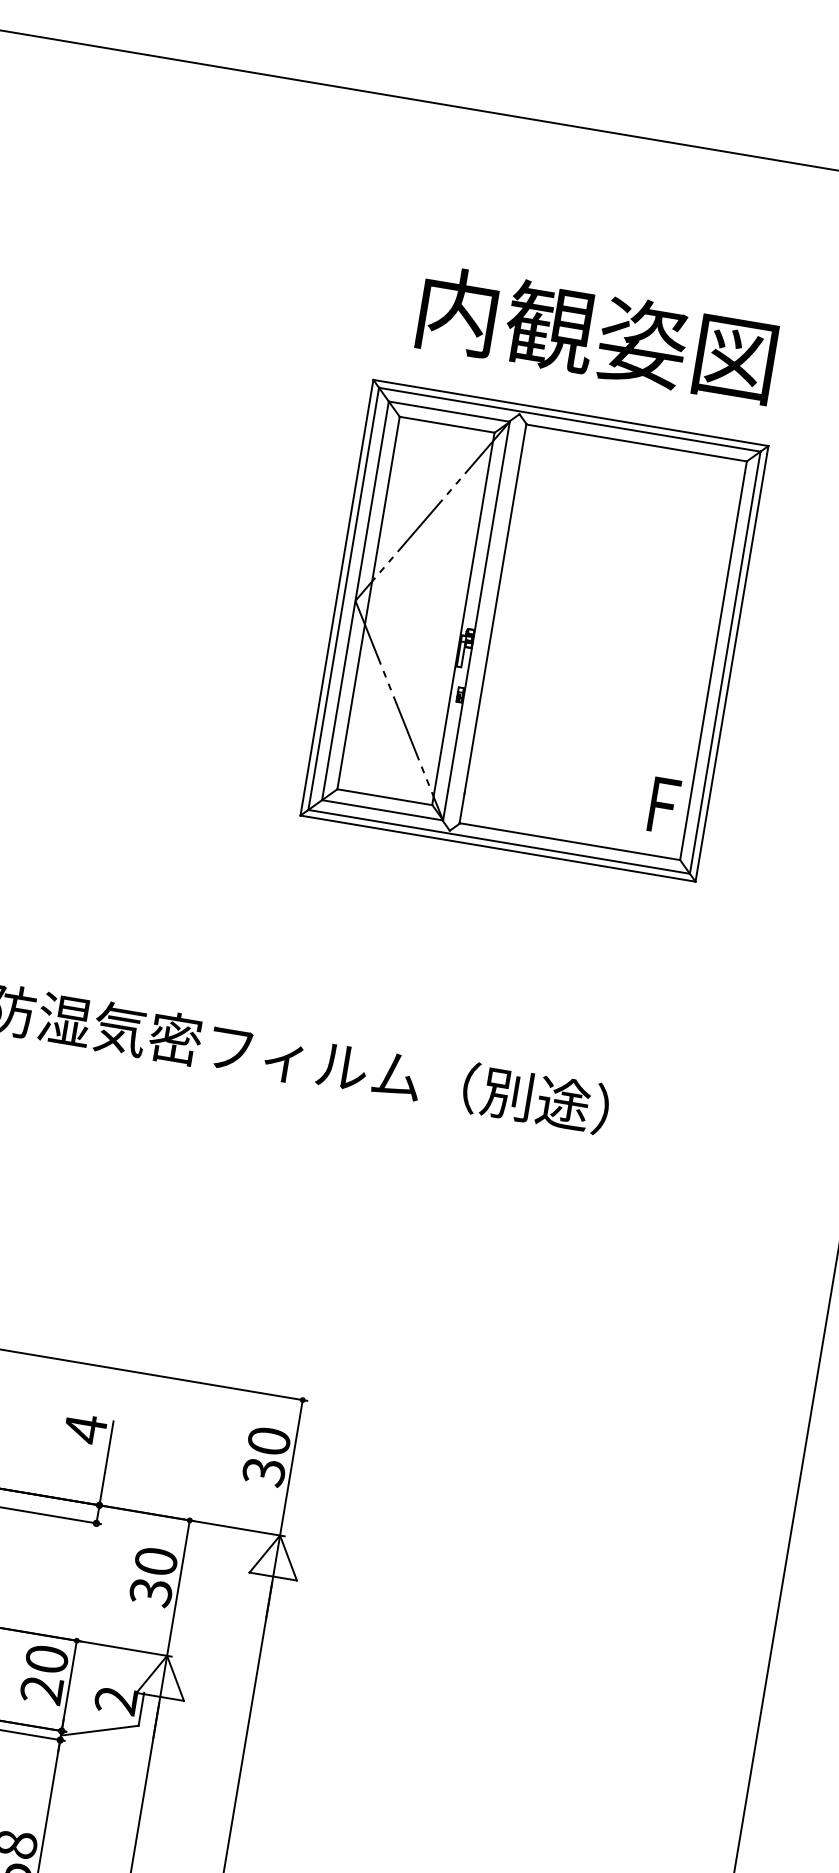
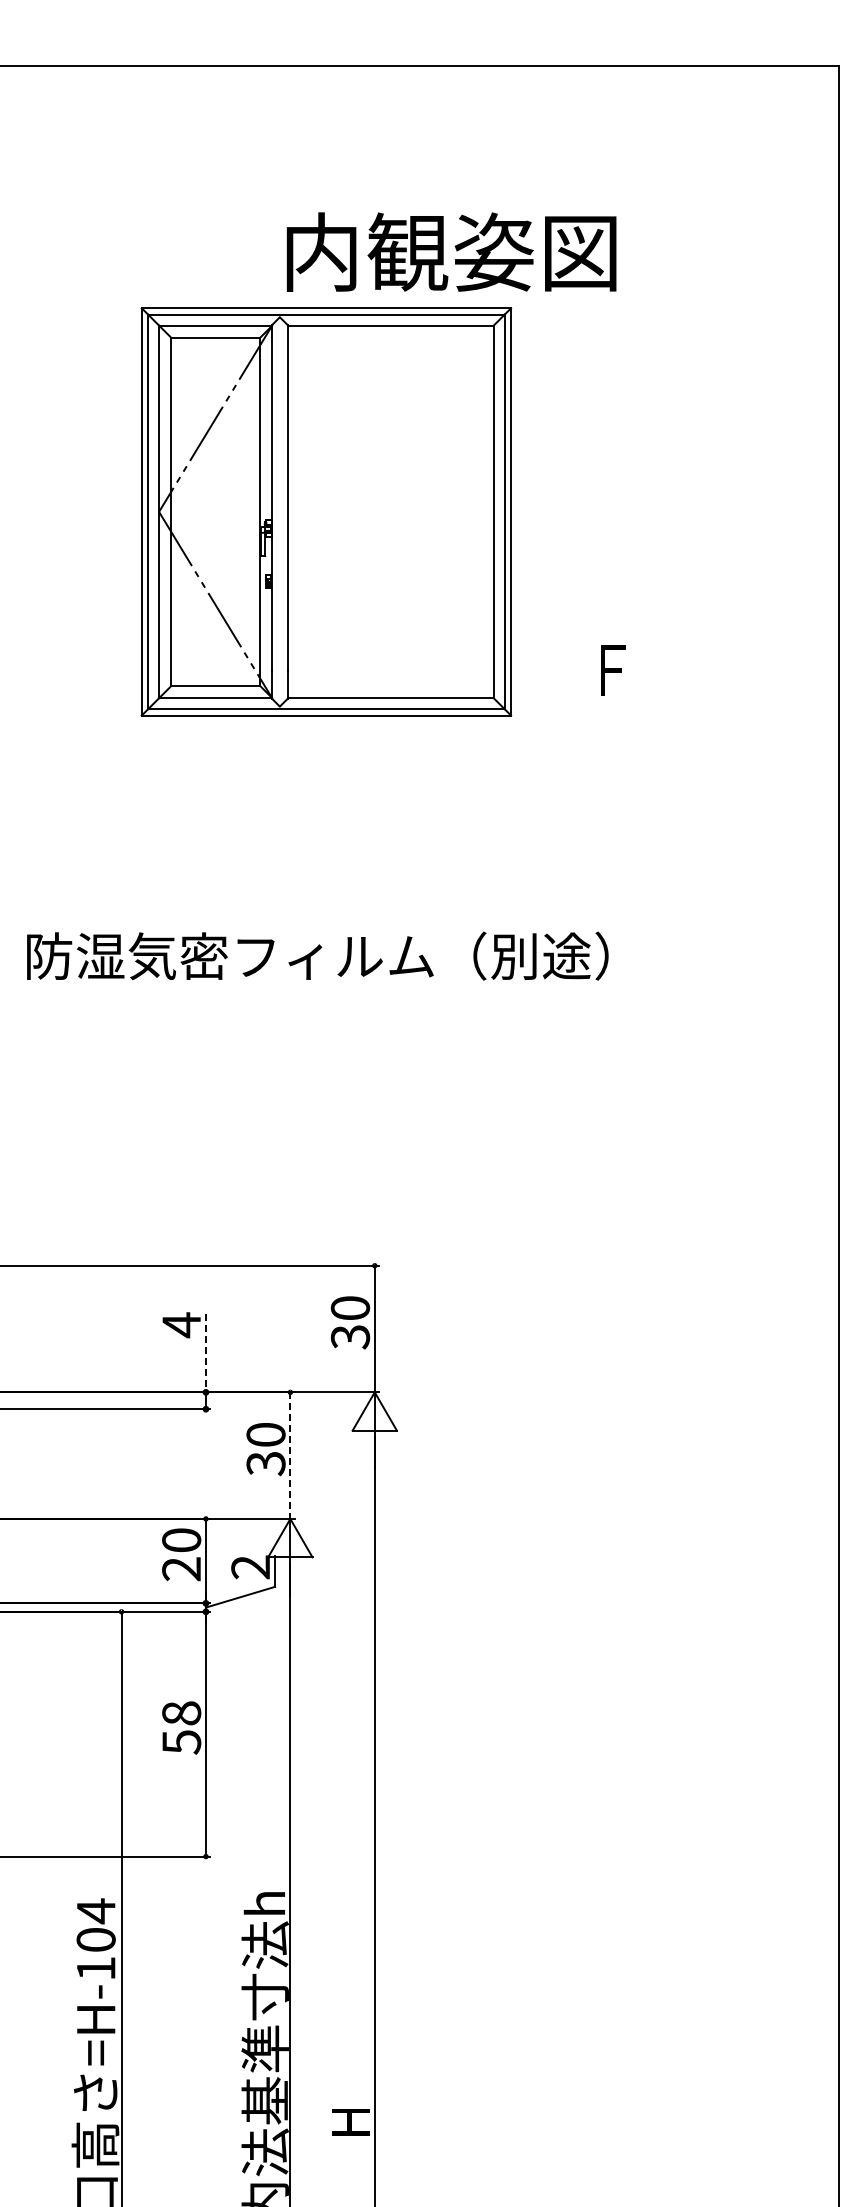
text: (597, 334) -> (451, 251), moved
part: (534, 630) -> (326, 511), moved
line: (105, 1463) -> (205, 1353), solid -> dashed
line: (178, 1589) -> (290, 1456), solid -> dashed

